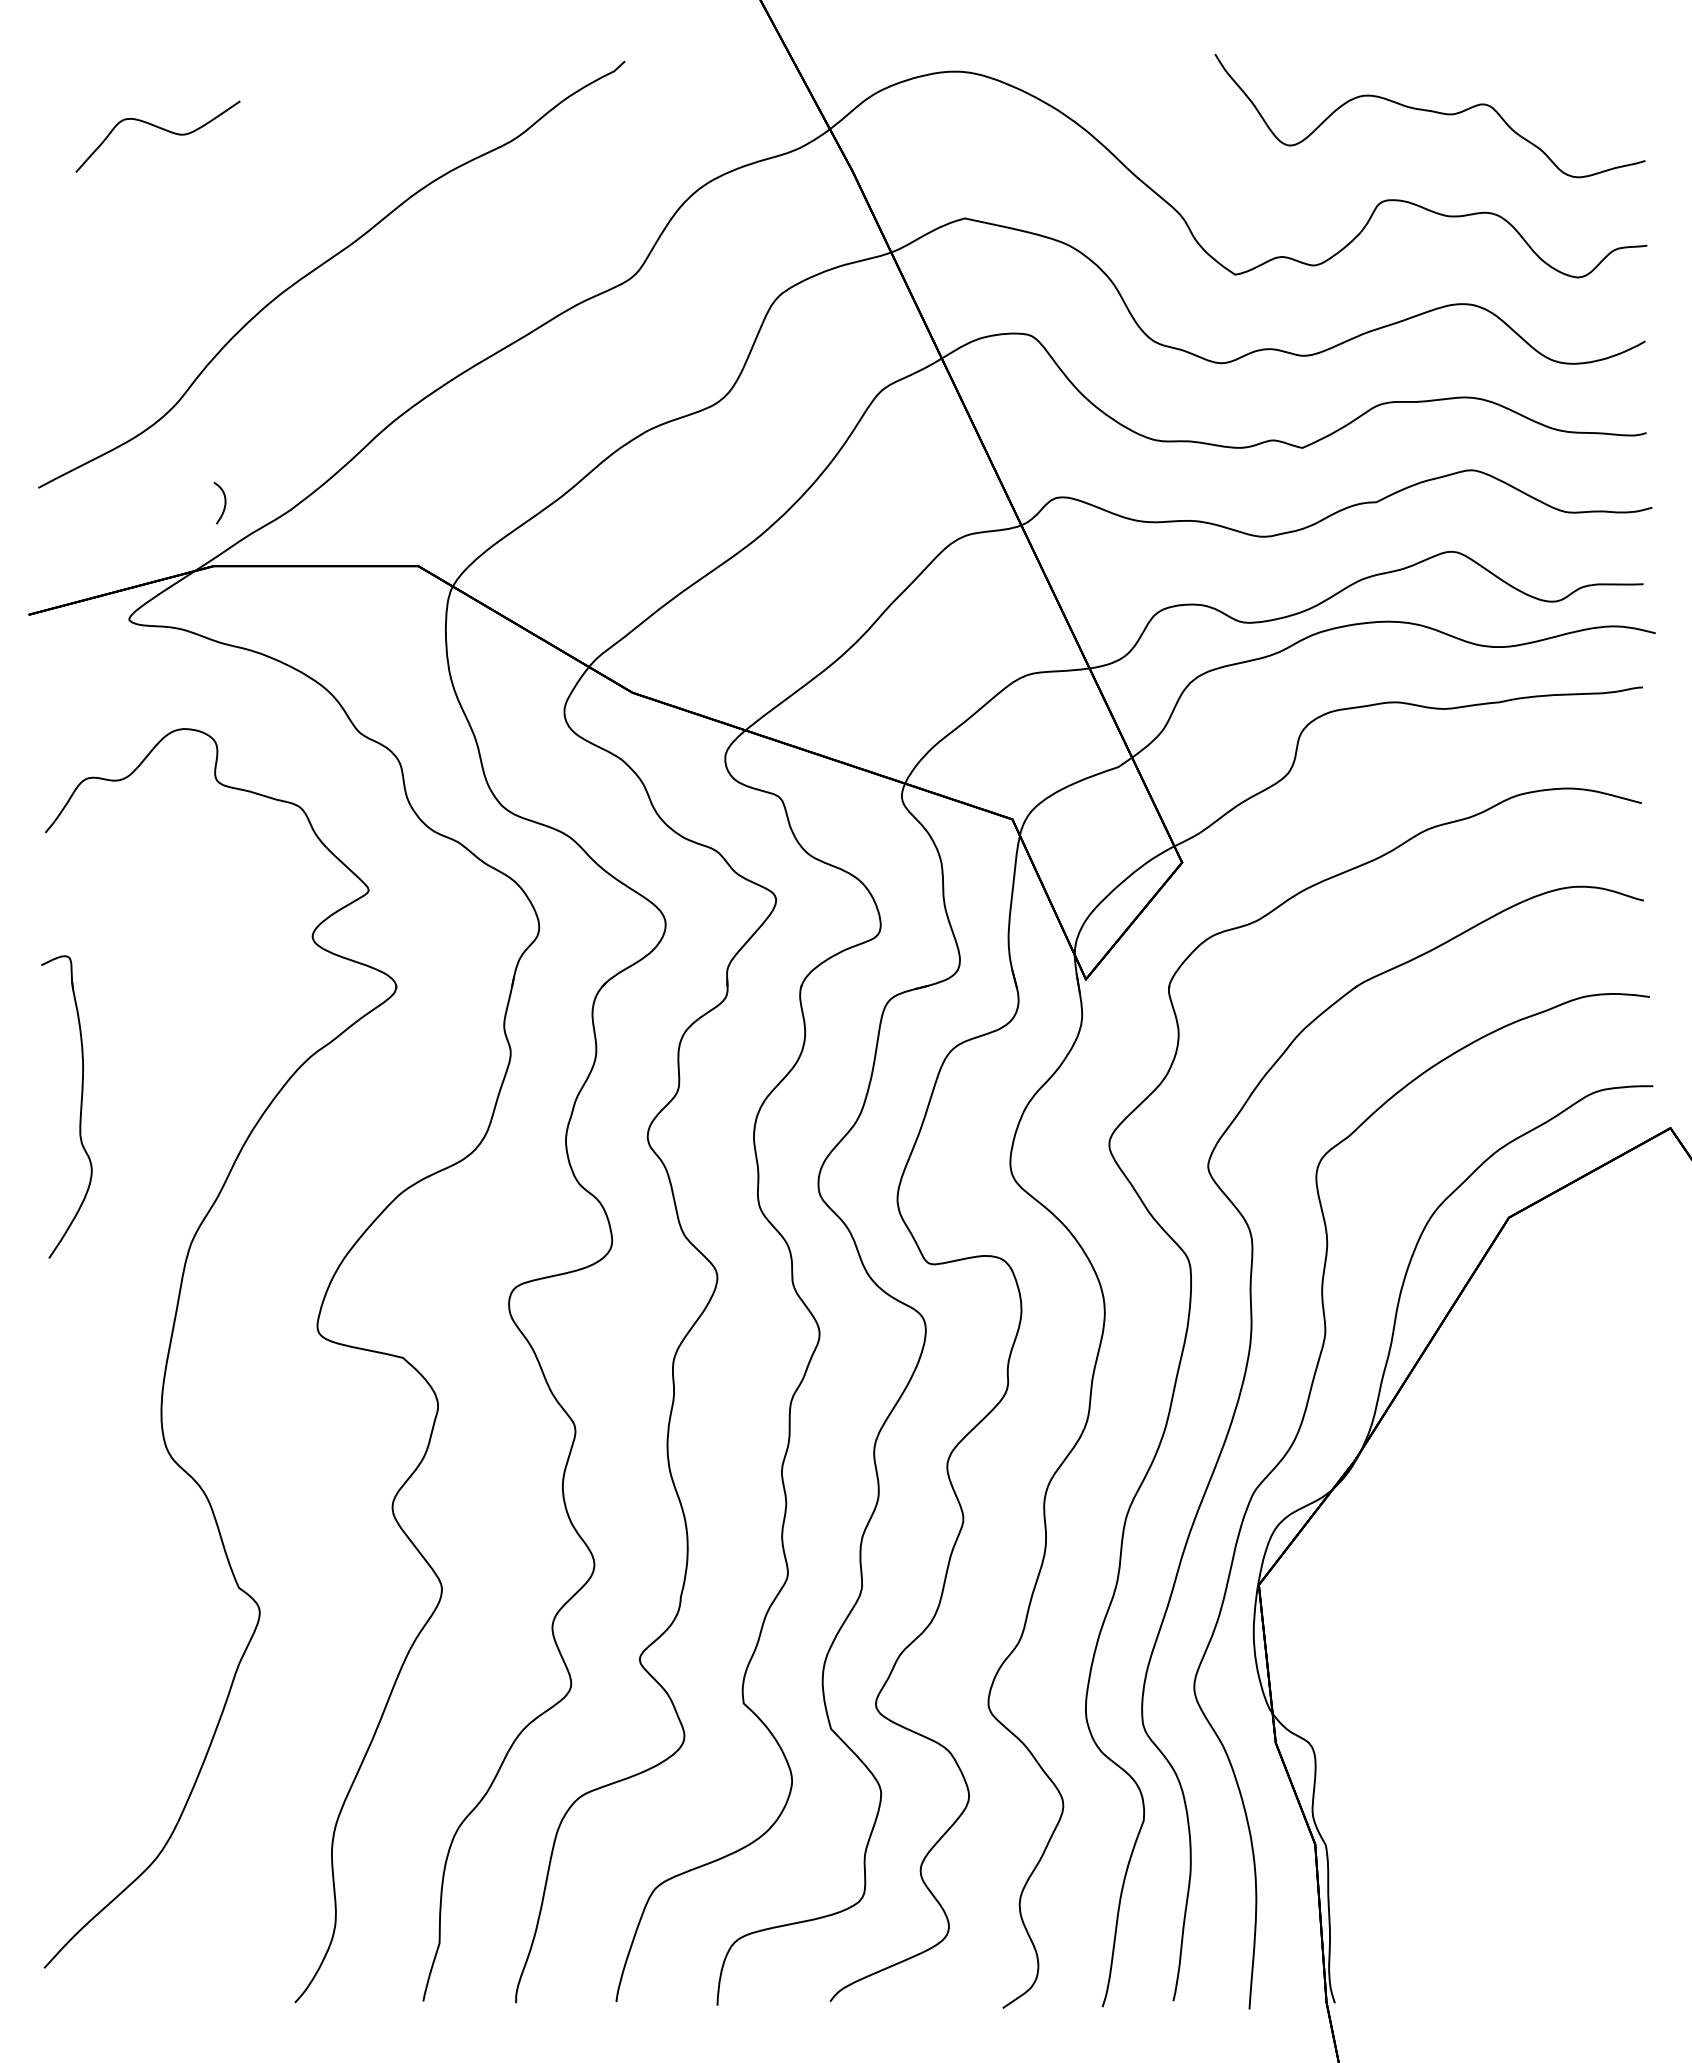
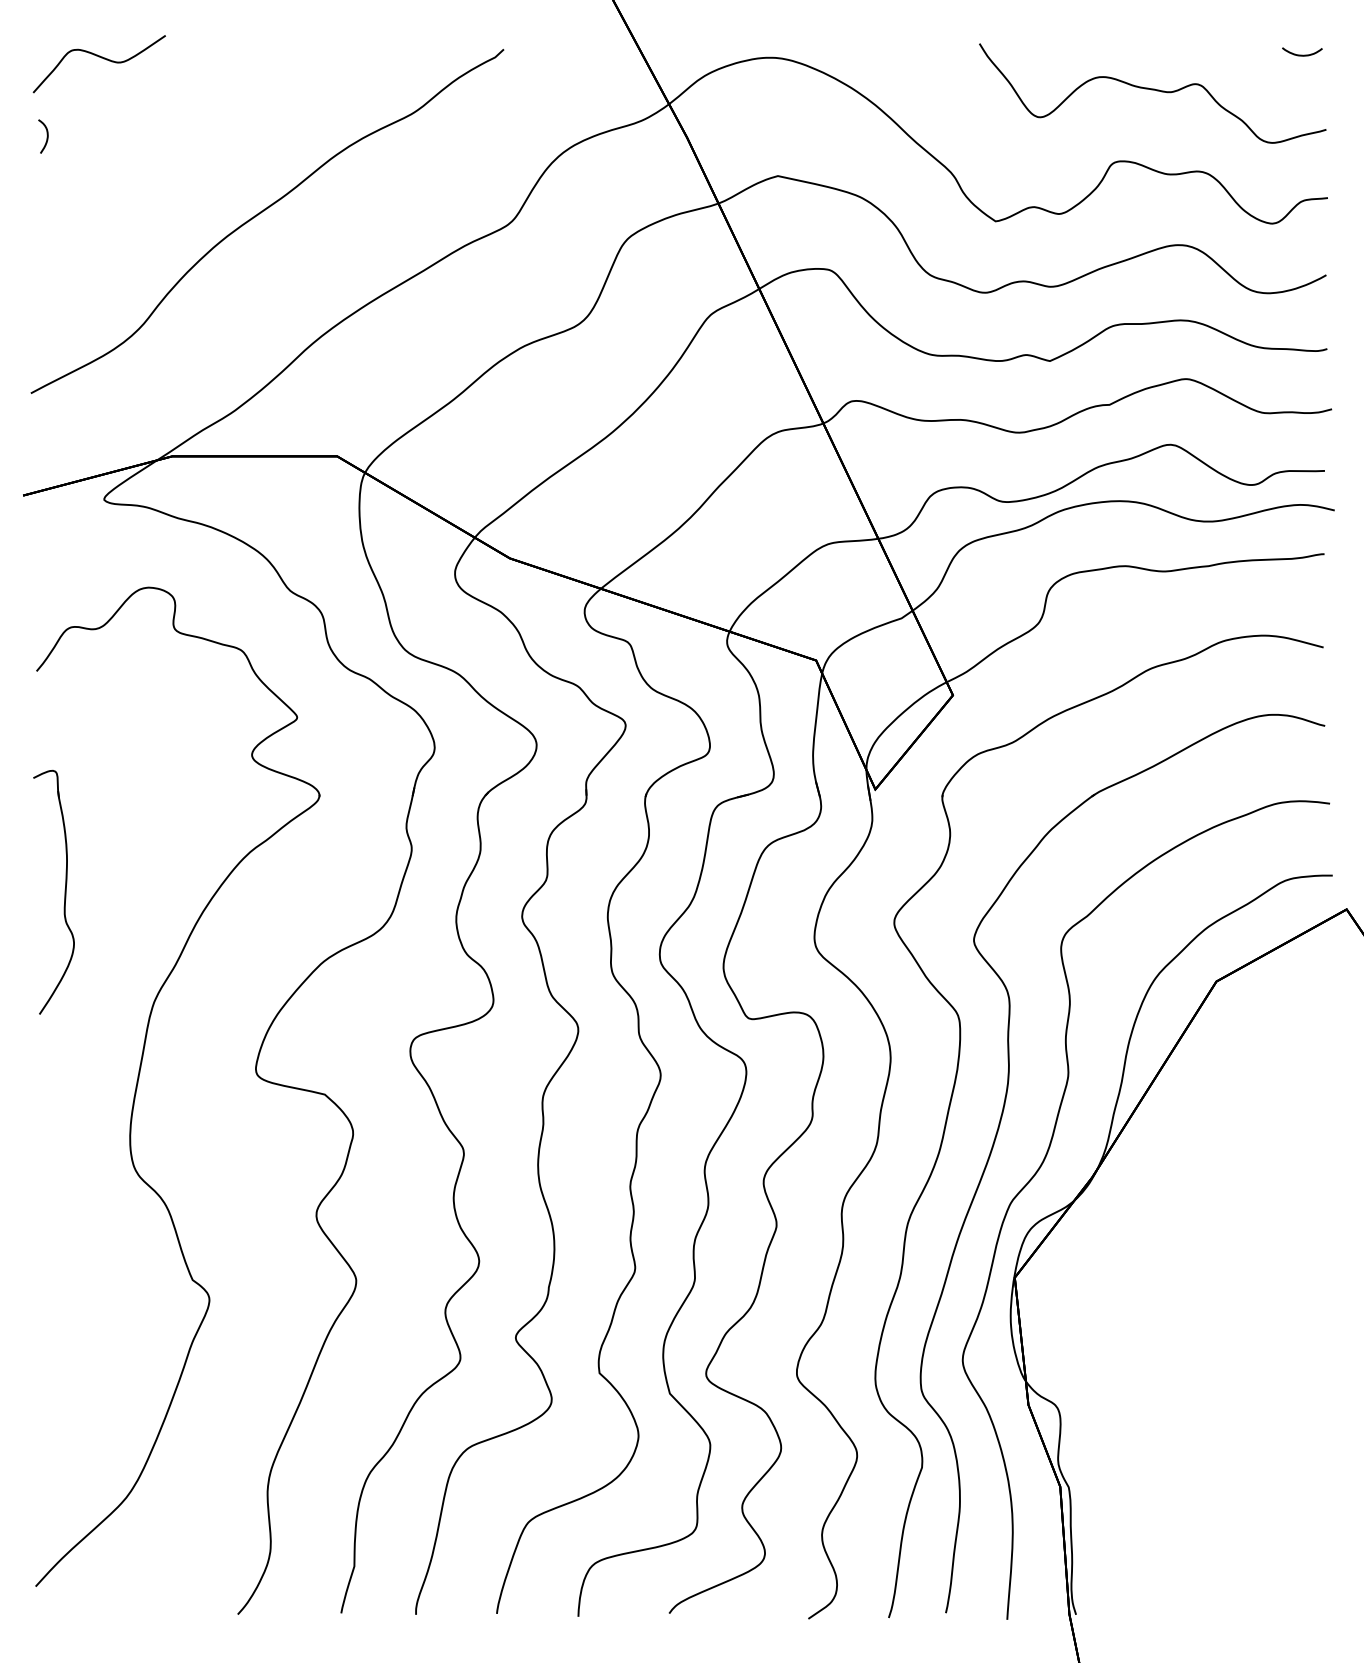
curve: (1615, 67) -> (1302, 54), added
curve: (160, 129) -> (101, 58), moved
curve: (223, 503) -> (46, 136), moved

